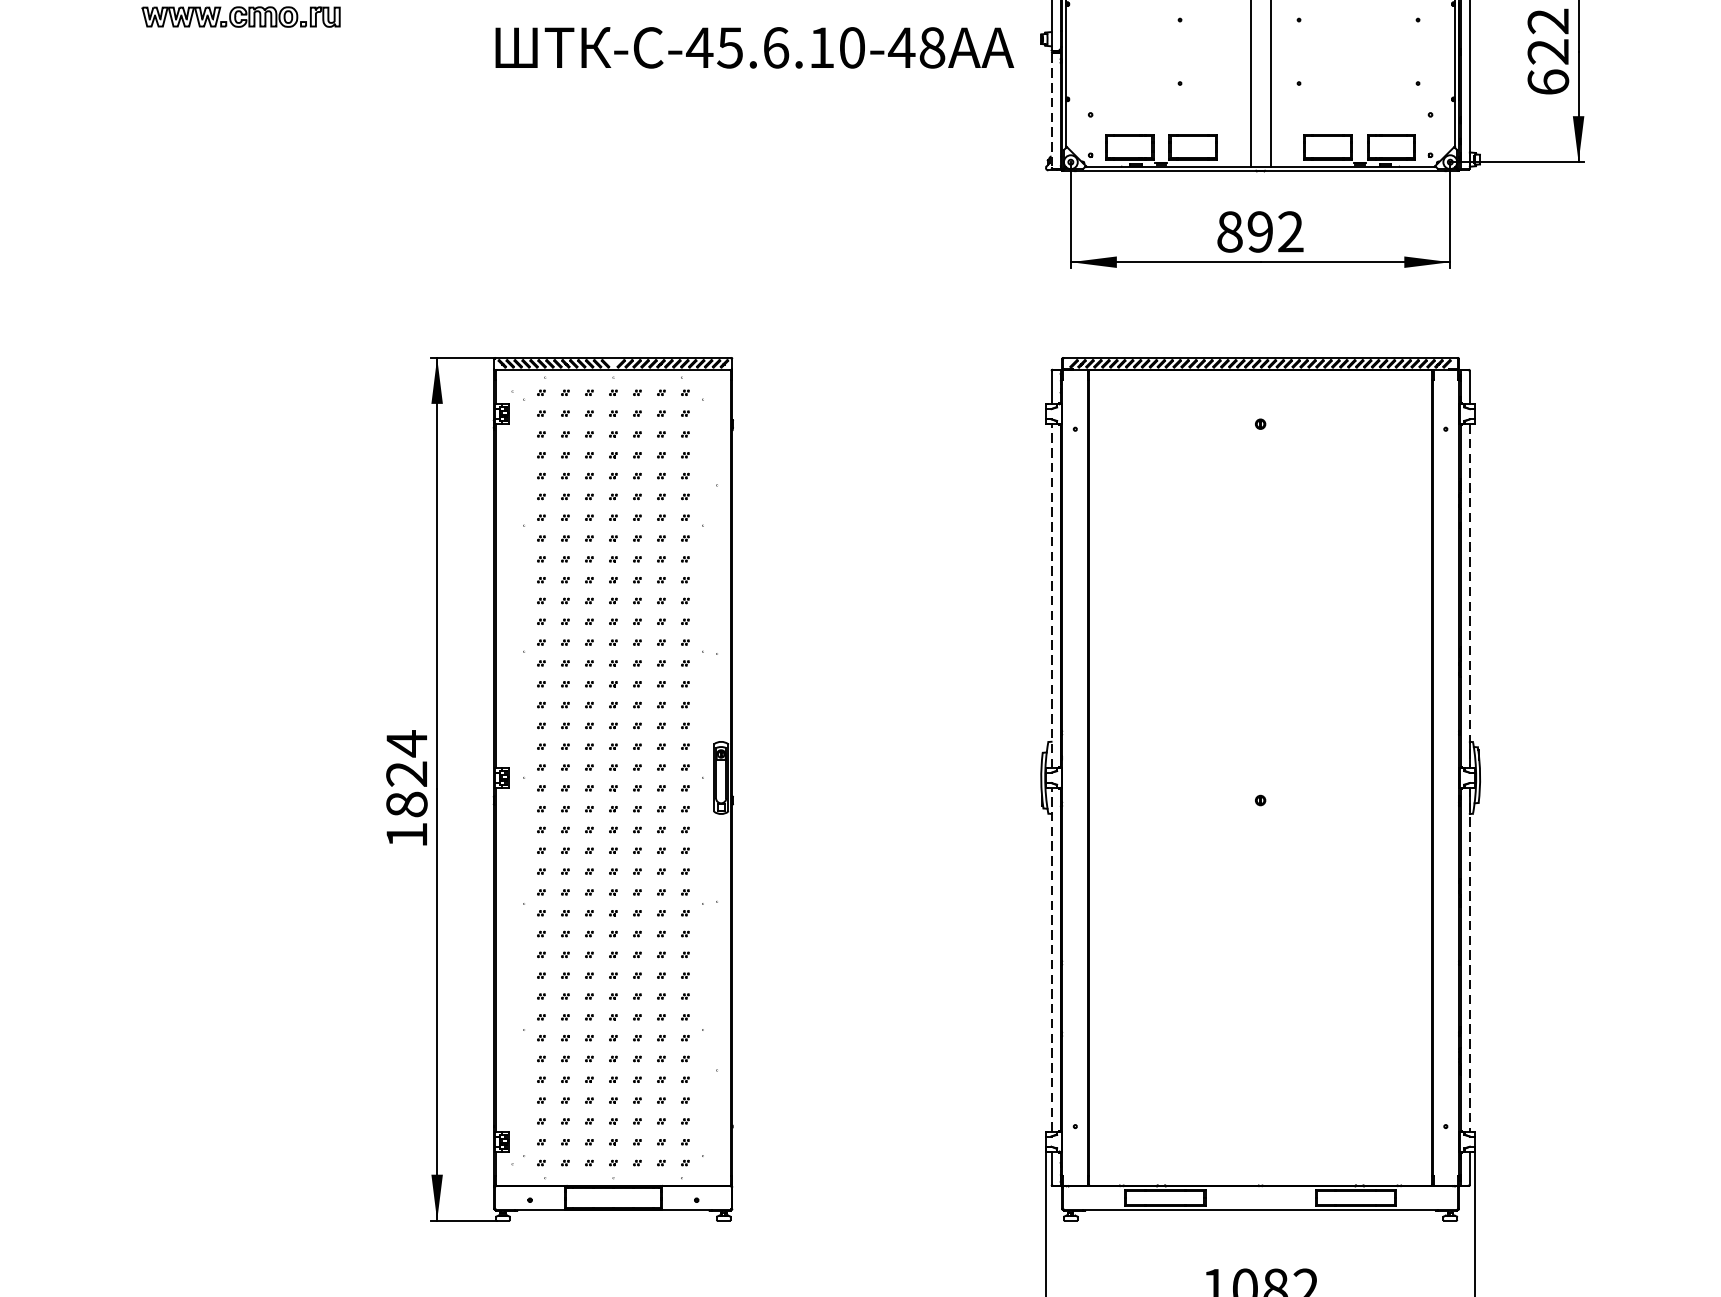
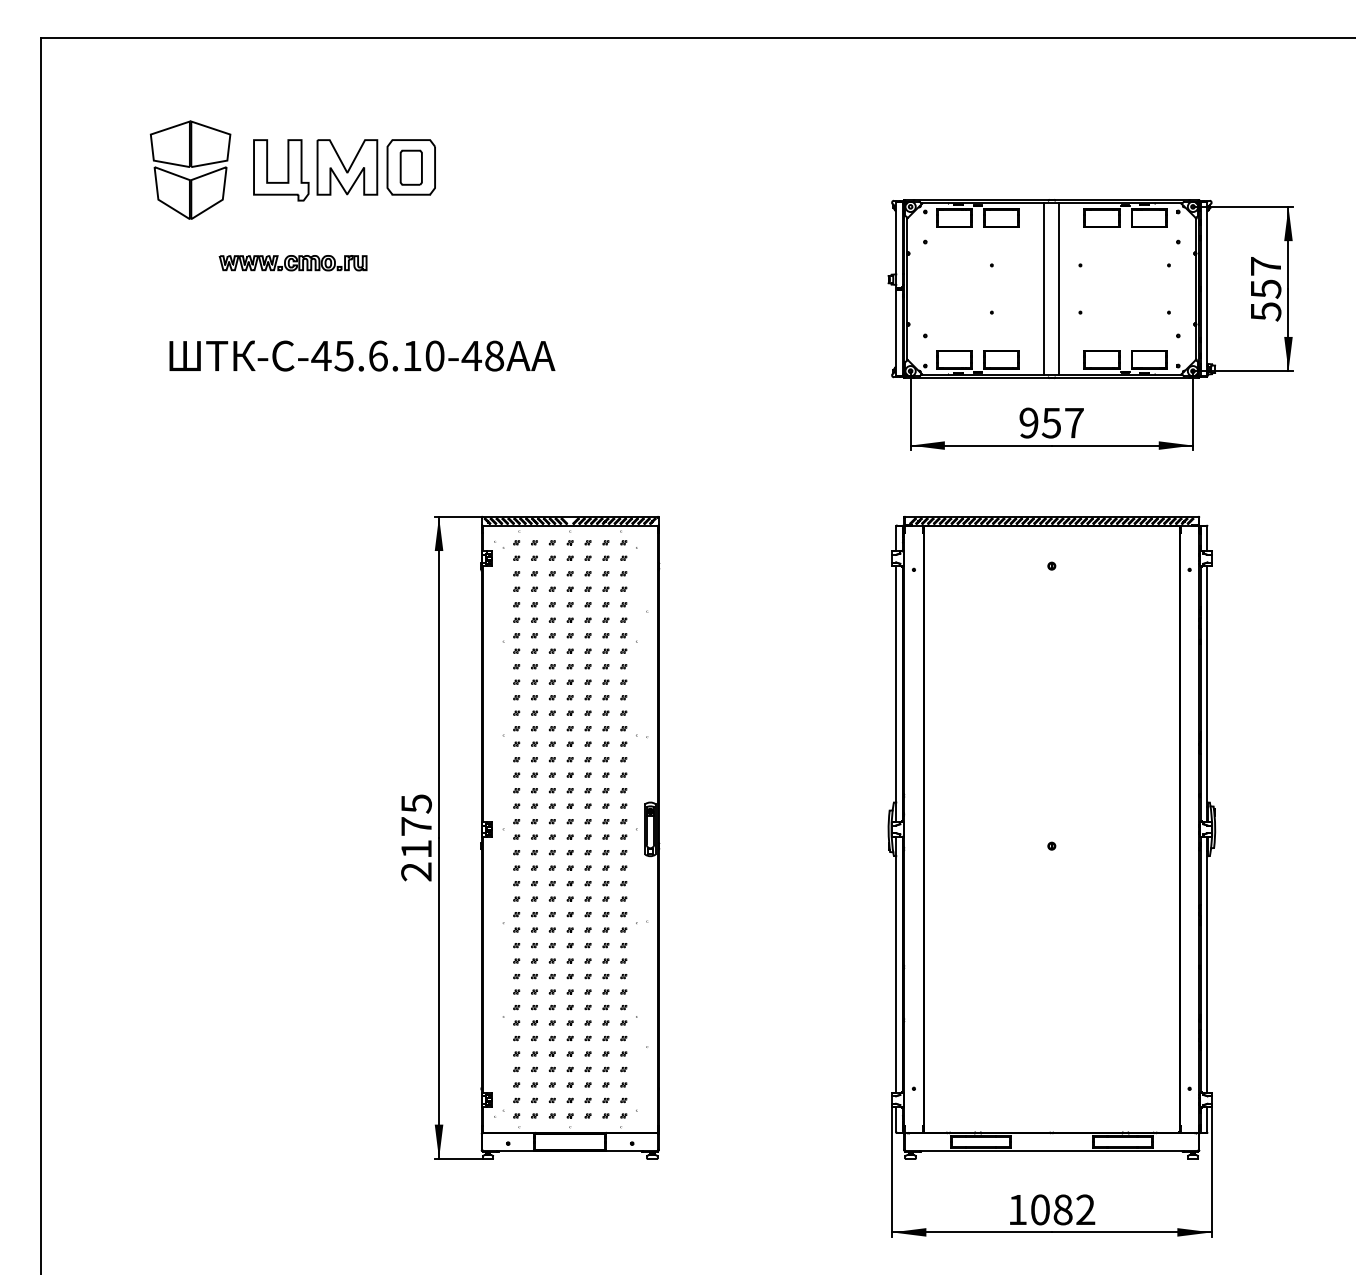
text: (754, 47) -> (362, 355), moved
text: (1547, 52) -> (1265, 289), 622 -> 557
line: (1051, 111) -> (896, 333), dashed -> solid
text: (1260, 231) -> (1051, 422), 892 -> 957
line: (1051, 596) -> (896, 694), dashed -> solid
line: (1469, 596) -> (1207, 694), dashed -> solid
text: (406, 788) -> (416, 837), 1824 -> 2175
line: (1051, 959) -> (896, 964), dashed -> solid
line: (1469, 959) -> (1207, 964), dashed -> solid

